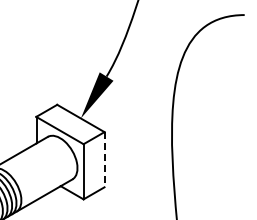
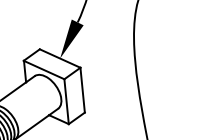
line: (104, 159) -> (82, 90), dashed -> solid

